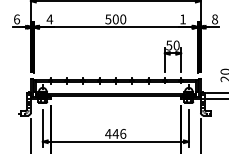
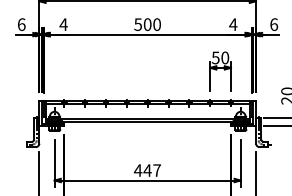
text: (182, 19) -> (232, 24), 1 -> 4
text: (215, 19) -> (274, 24), 8 -> 6
text: (123, 133) -> (157, 170), 446 -> 447

